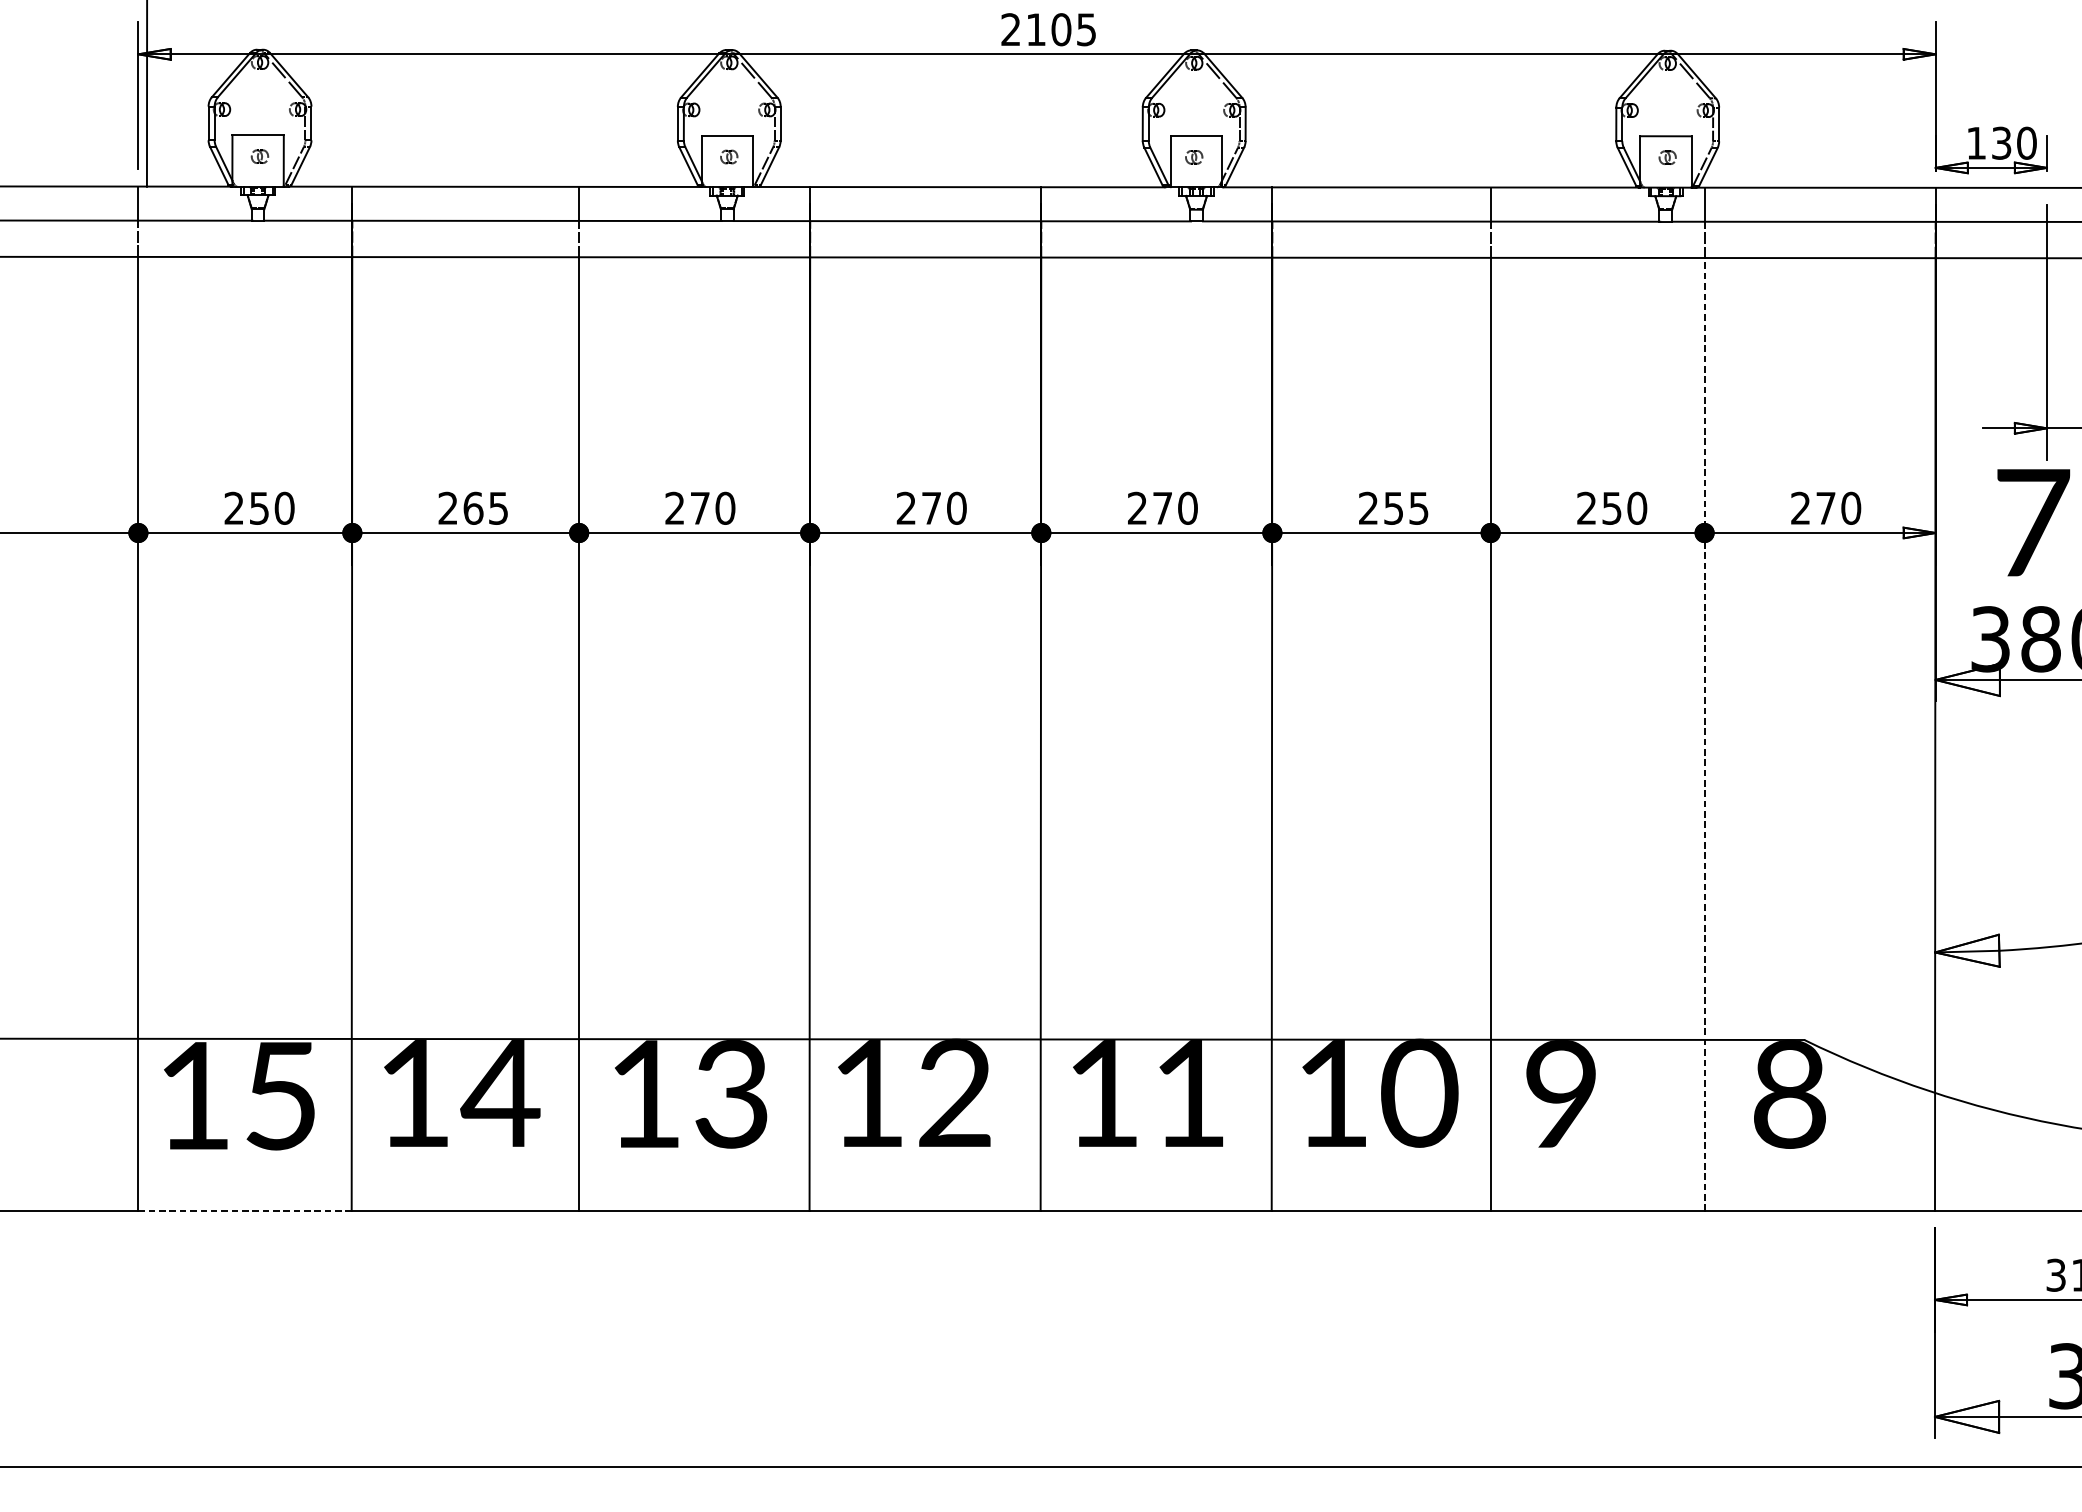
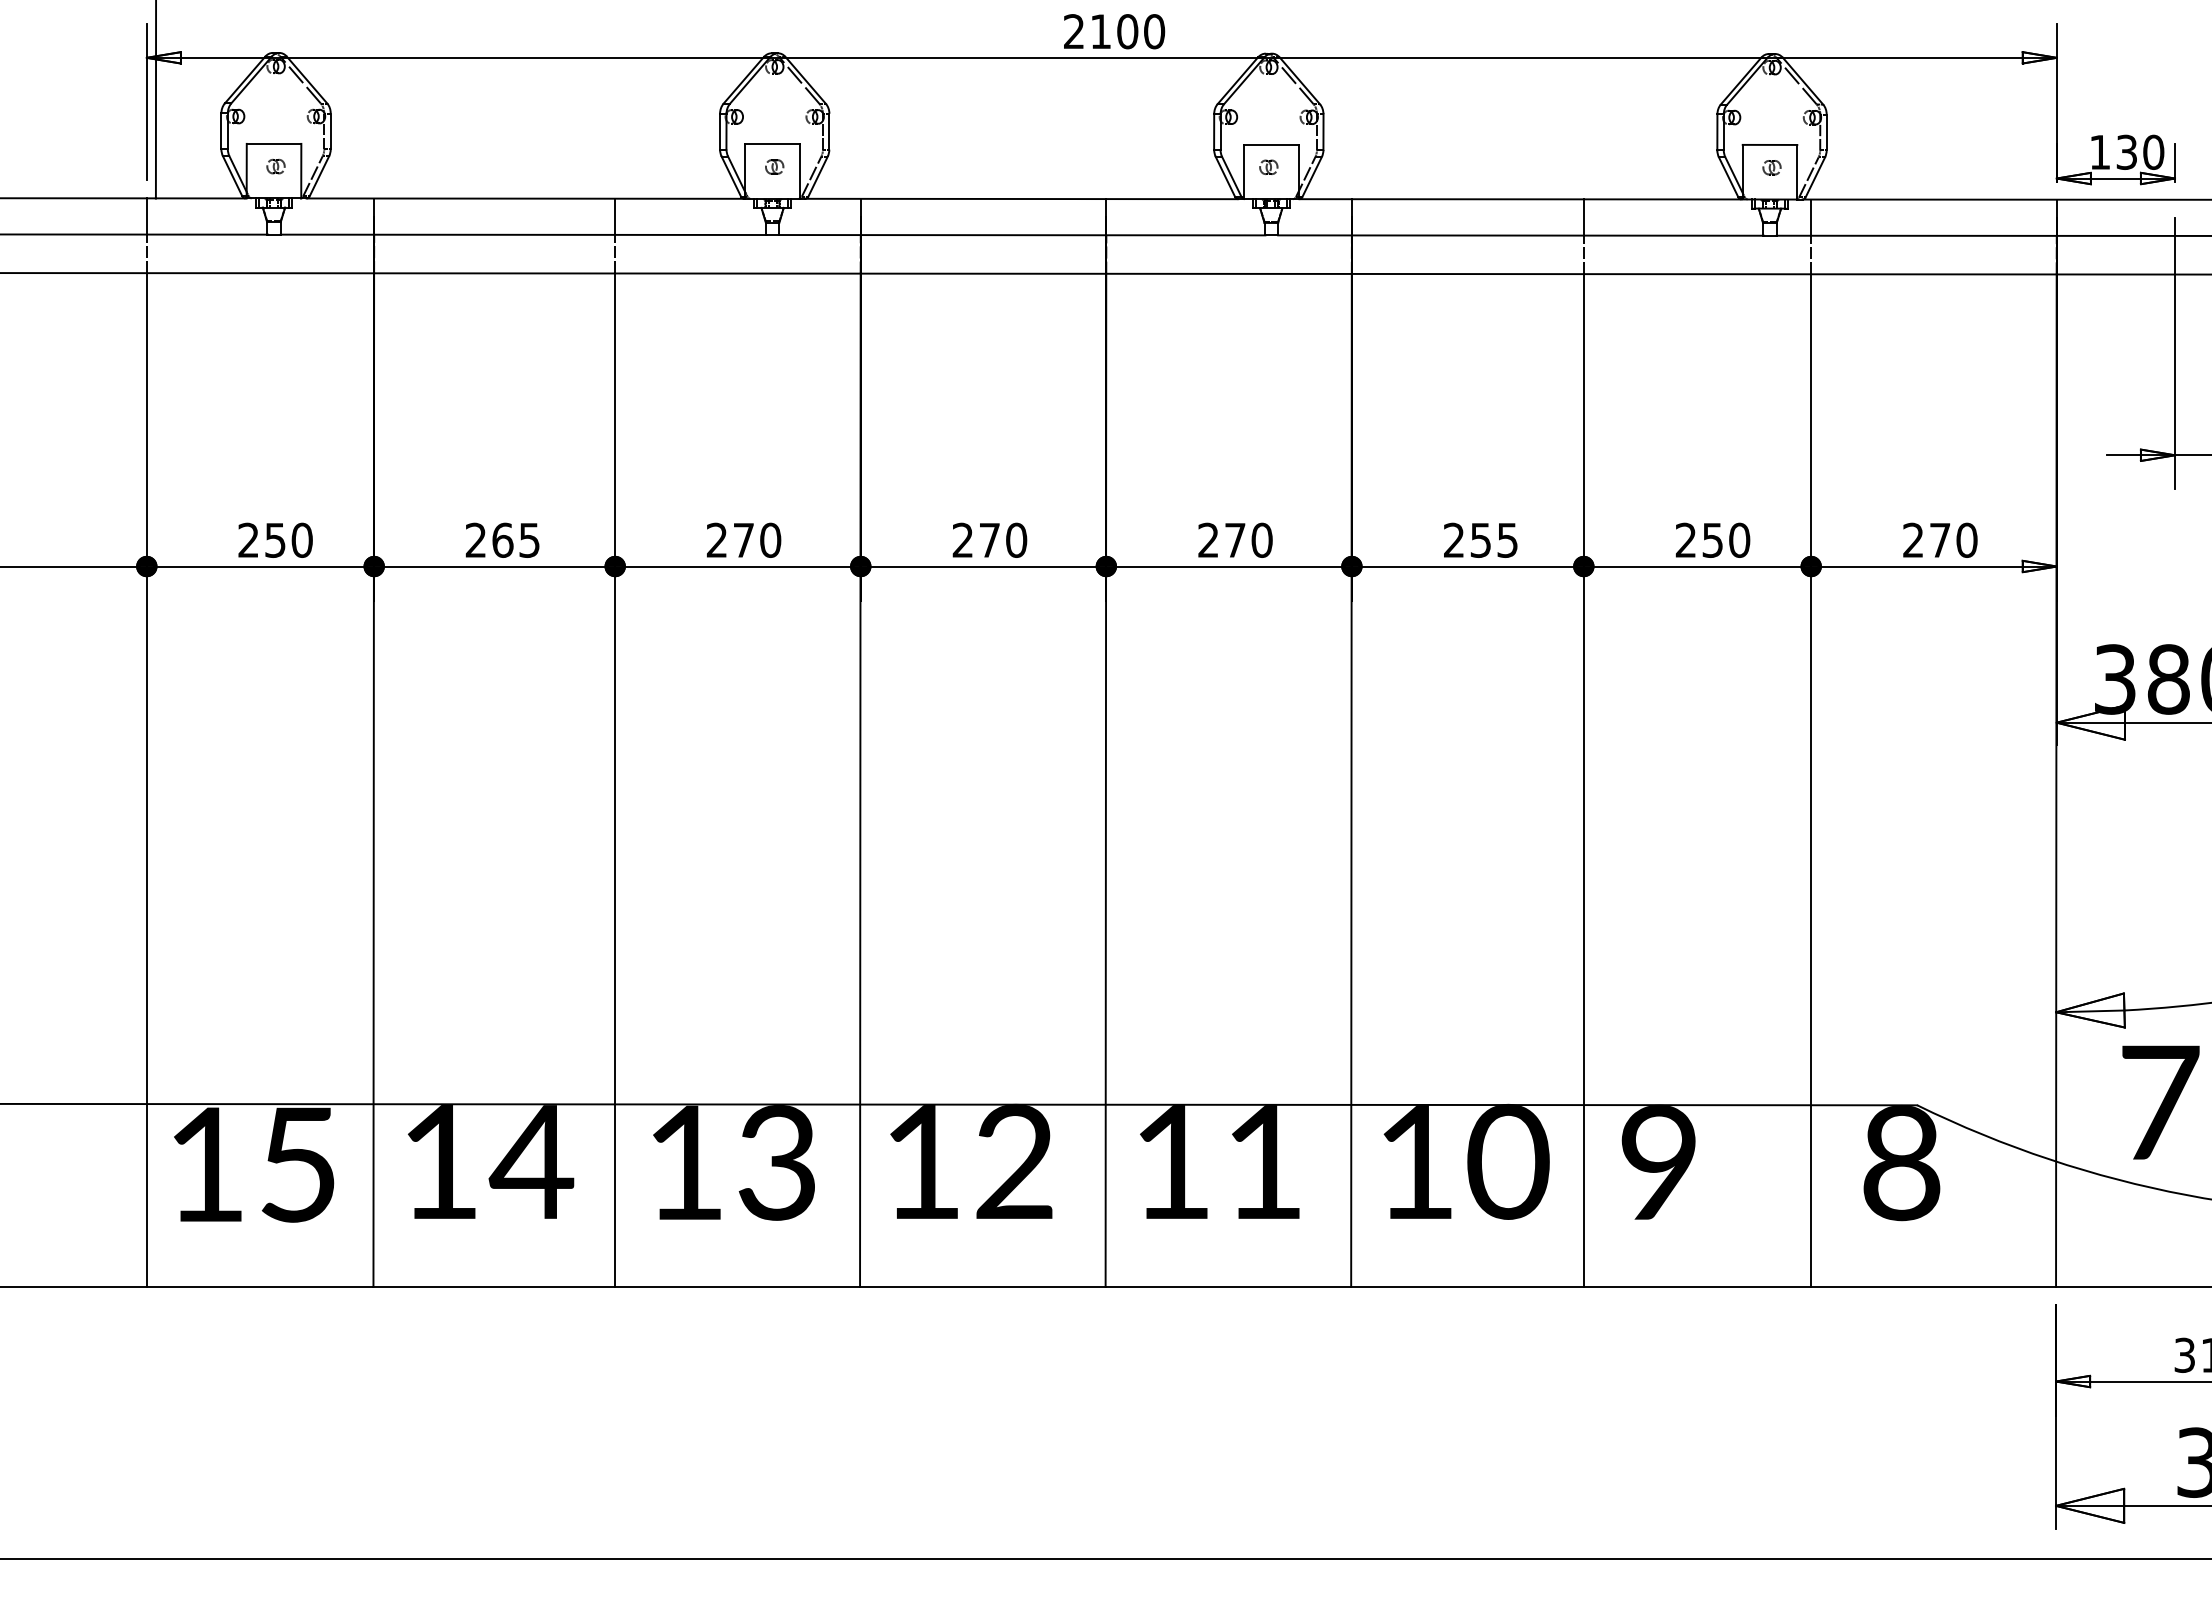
text: (1086, 29) -> (1154, 31), 2105 -> 2100
text: (2033, 522) -> (2160, 1102), moved
line: (1704, 734) -> (1811, 780), dashed -> solid
line: (245, 1211) -> (260, 1287), dashed -> solid

